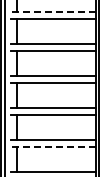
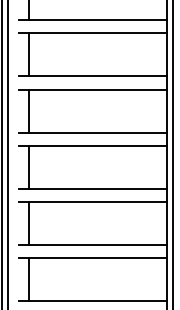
line: (52, 11) -> (91, 20), dashed -> solid
line: (52, 147) -> (91, 258), dashed -> solid

